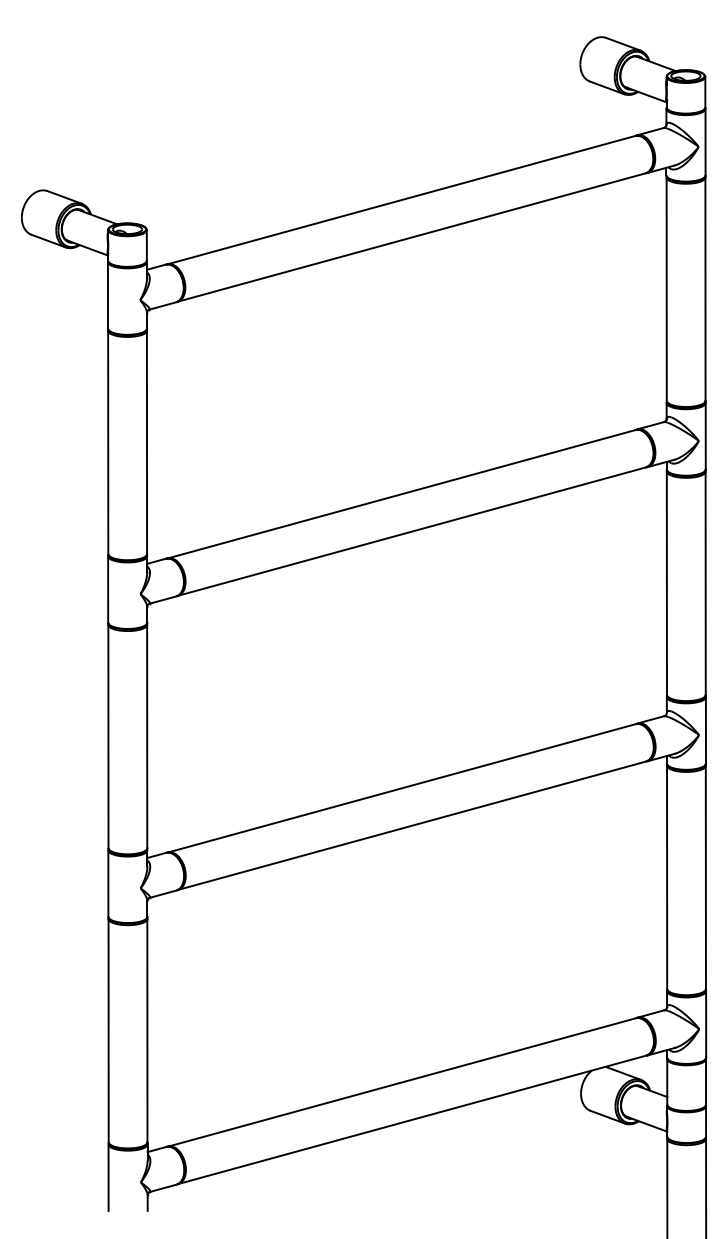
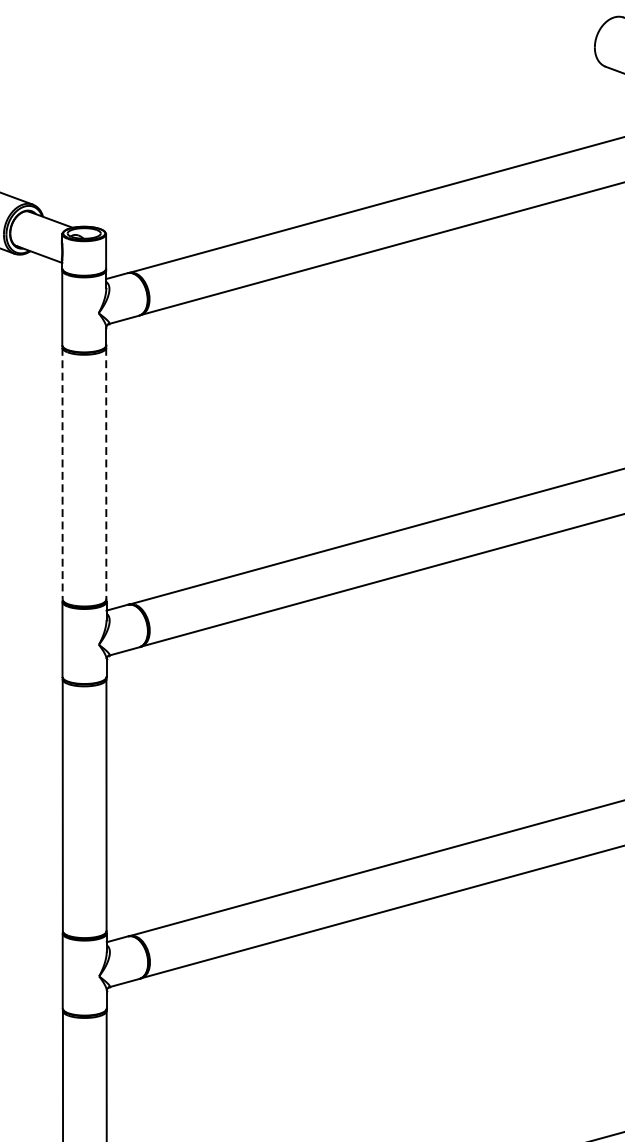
line: (108, 442) -> (62, 473), solid -> dashed
line: (147, 442) -> (106, 473), solid -> dashed

